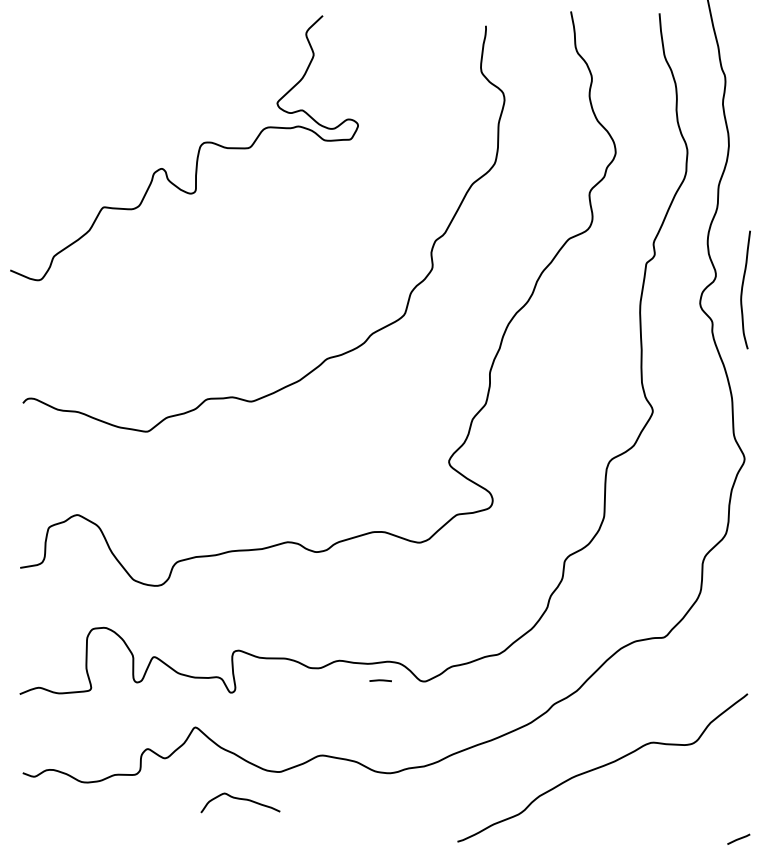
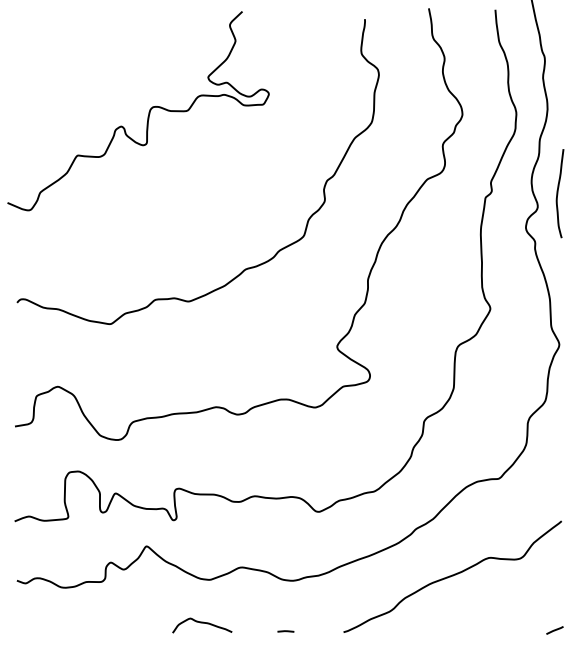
curve: (743, 287) -> (558, 191), moved
line: (380, 680) -> (285, 631), moved
curve: (242, 800) -> (203, 623), moved

